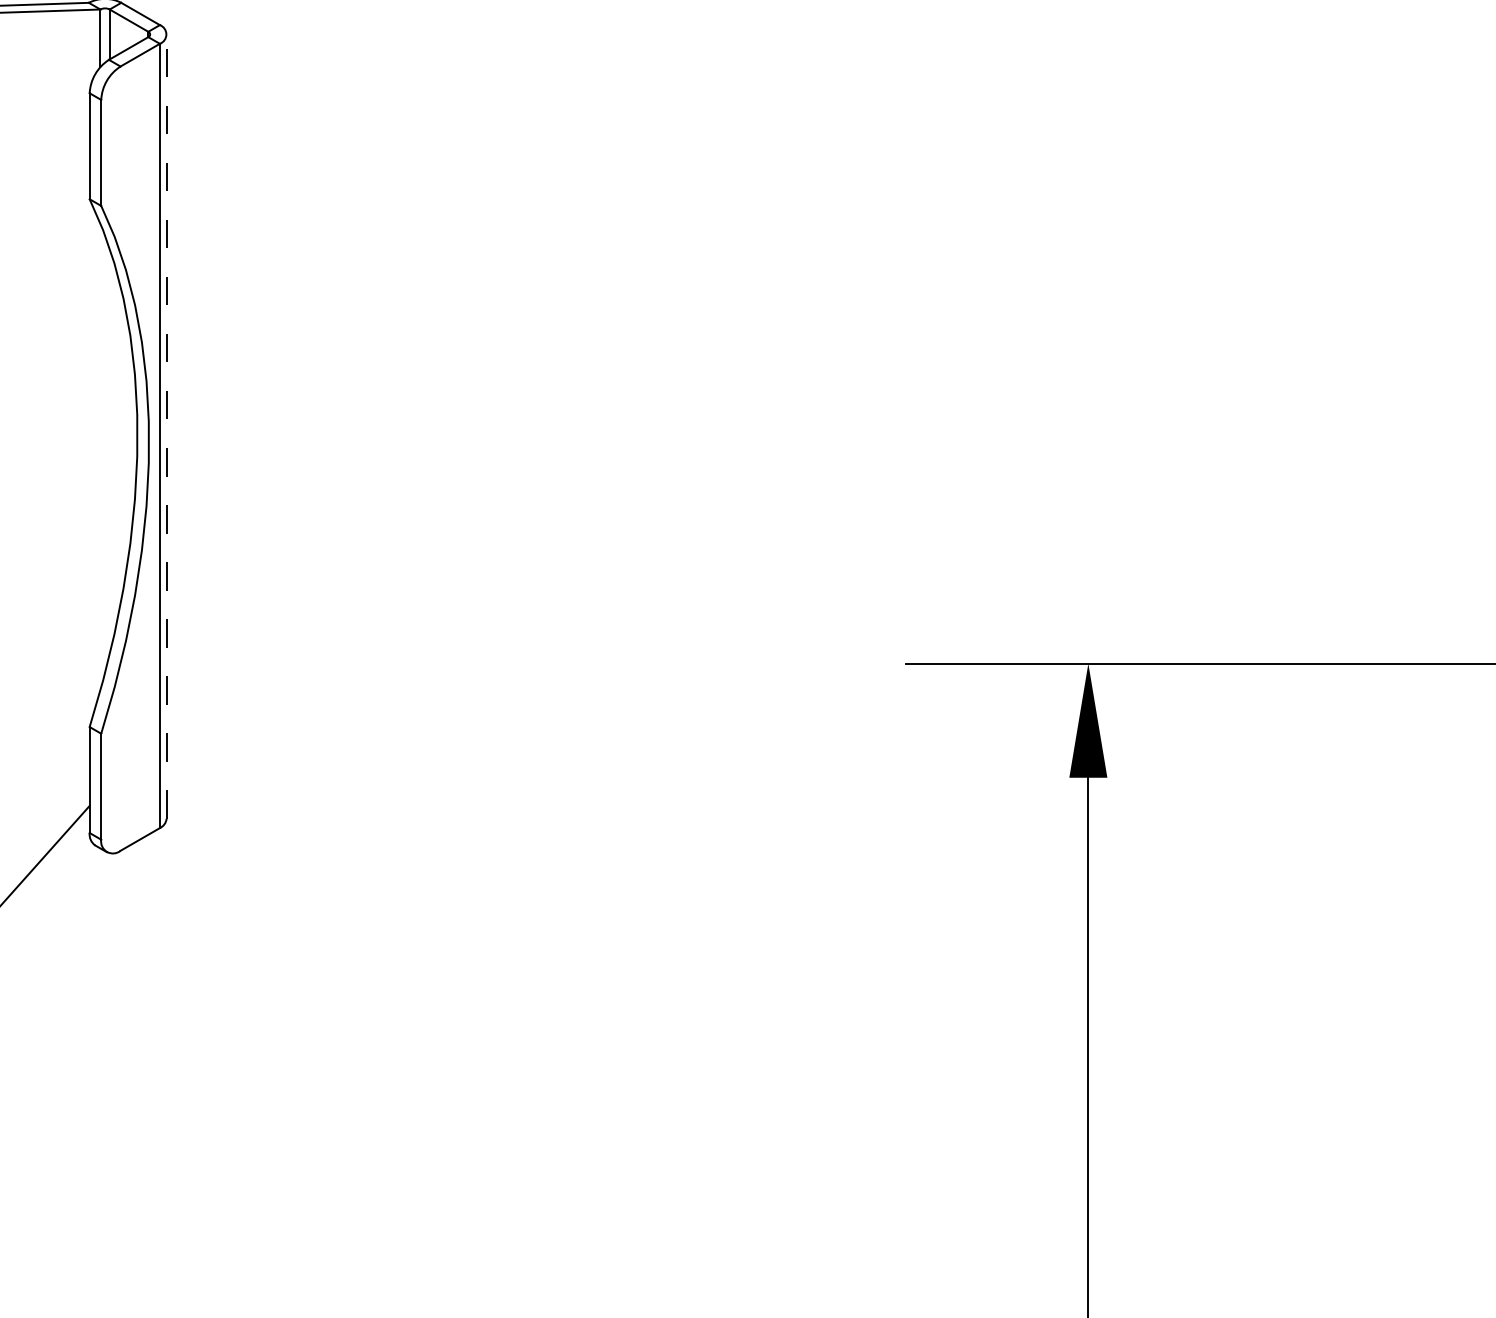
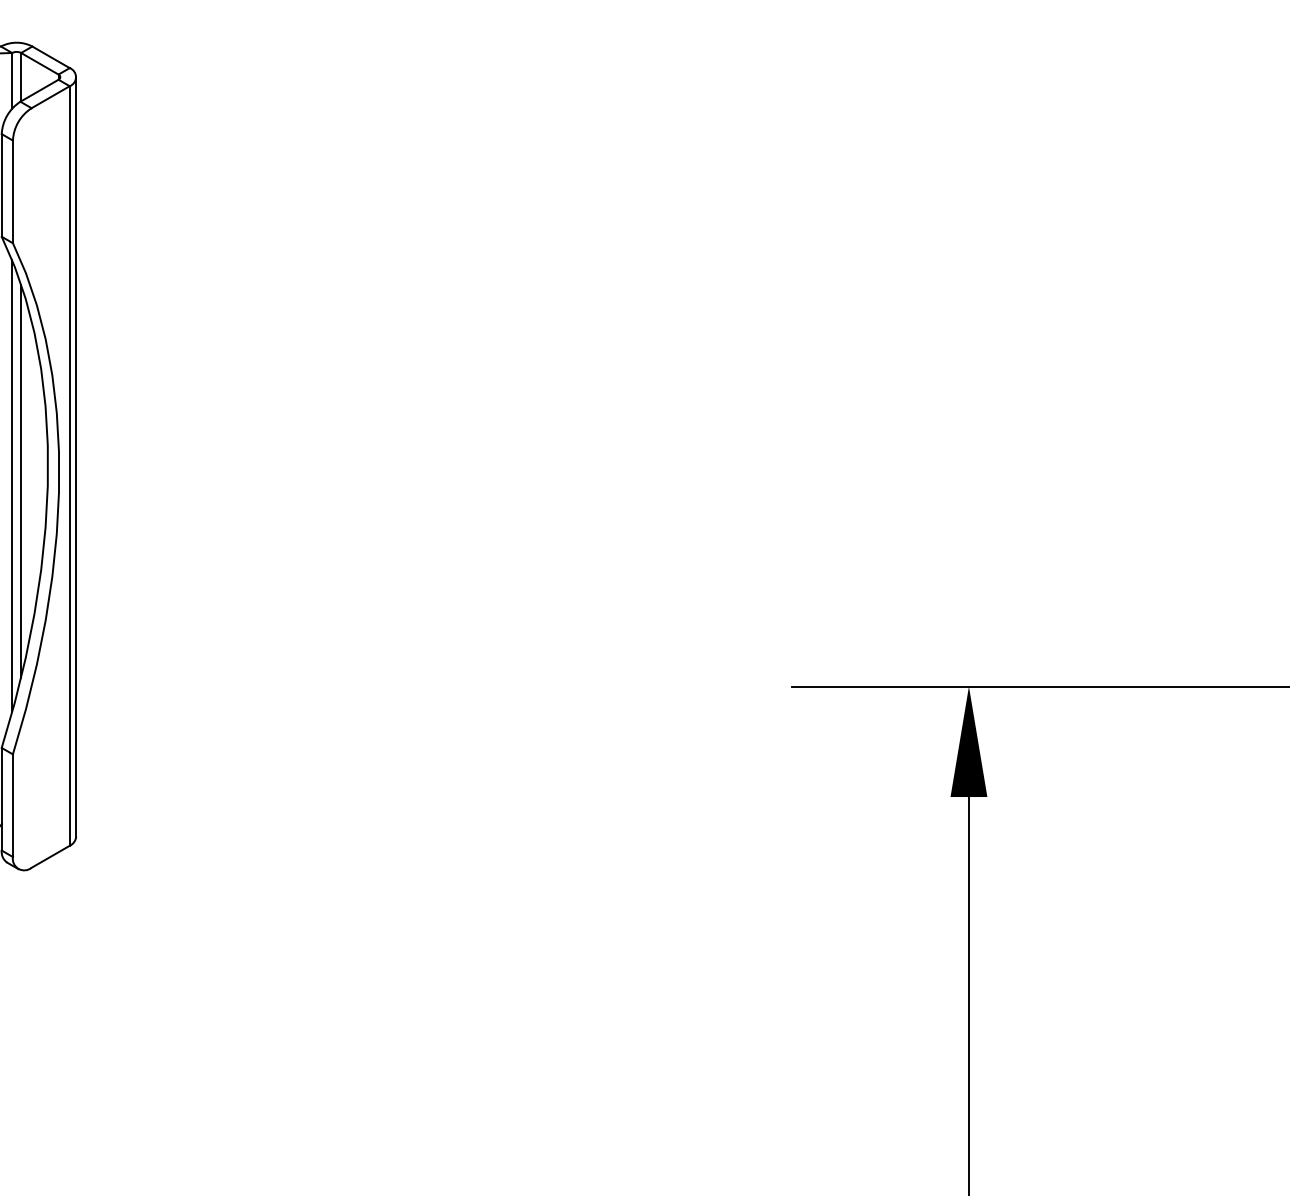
line: (166, 426) -> (76, 456), dashed -> solid
line: (109, 451) -> (20, 481), added
line: (100, 456) -> (12, 485), added

